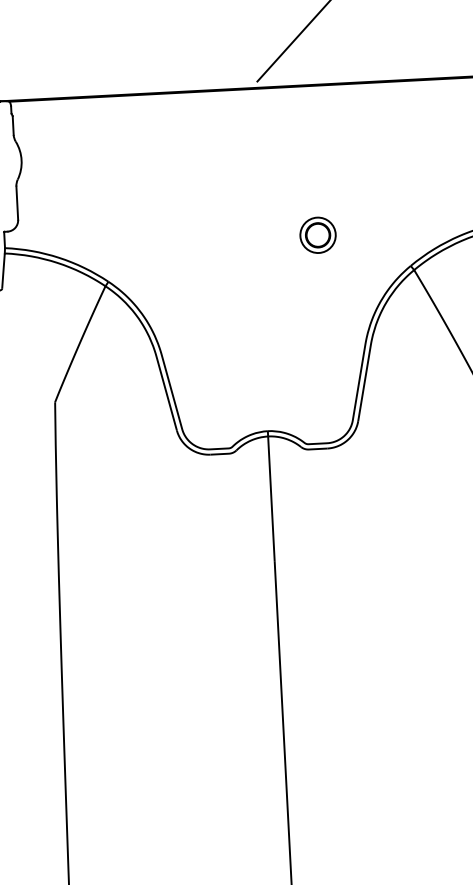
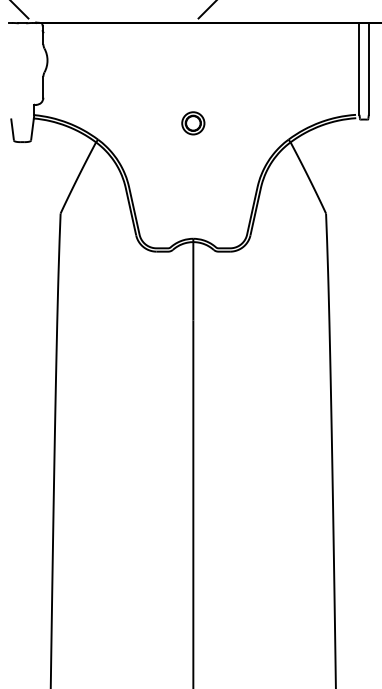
part: (318, 235) -> (193, 123), moved

